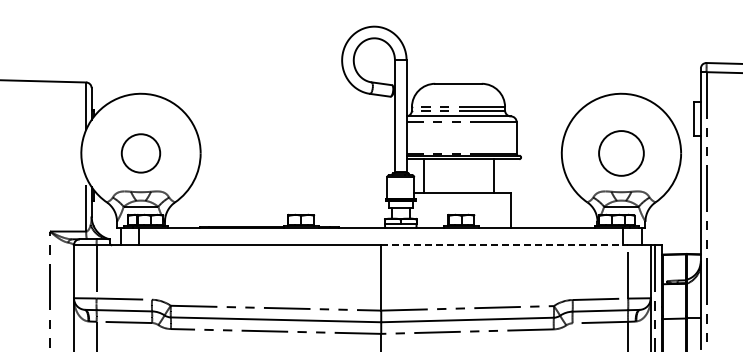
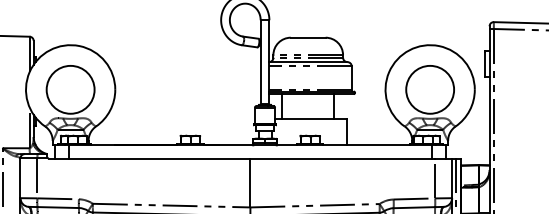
circle: (141, 153) -> (71, 89), size x1.67
circle: (621, 153) -> (430, 89), size x1.43
line: (505, 245) -> (343, 158), dashed -> solid

